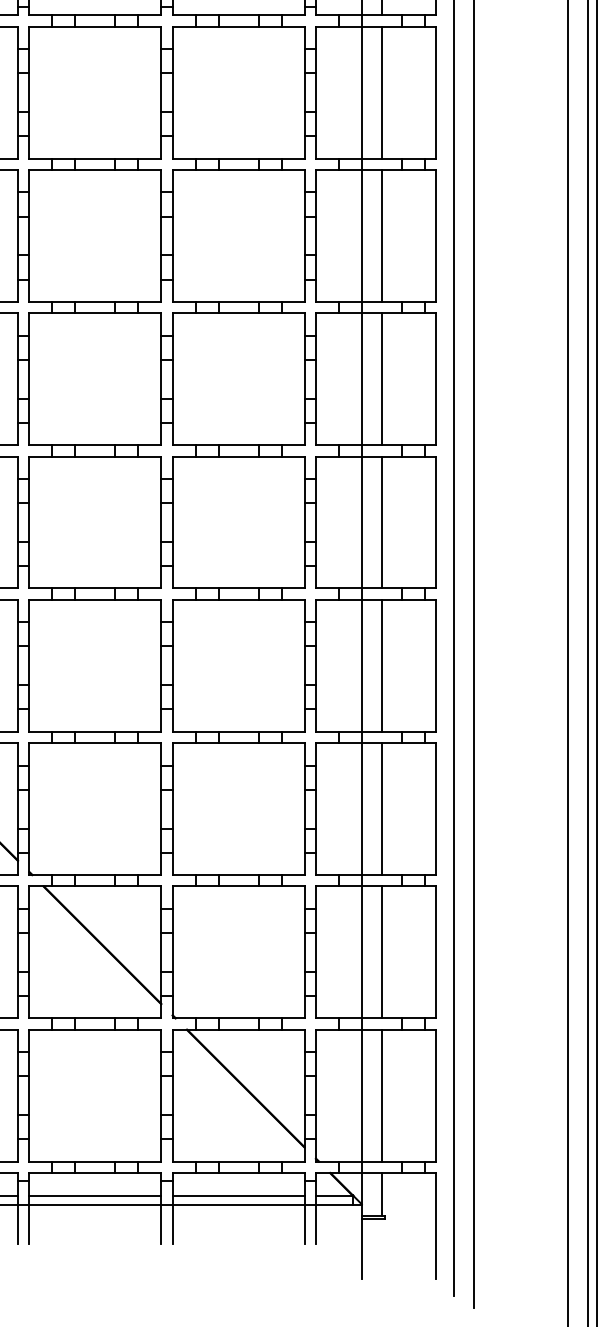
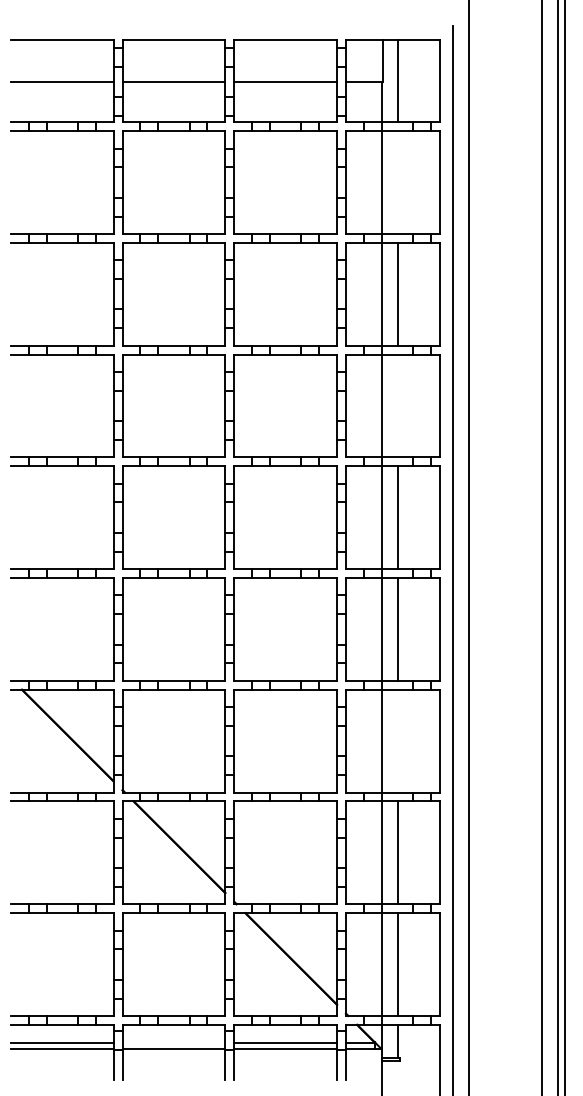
line: (382, 92) -> (397, 182), removed
line: (382, 378) -> (397, 405), removed
line: (382, 808) -> (397, 740), removed
line: (94, 1195) -> (173, 1042), removed

